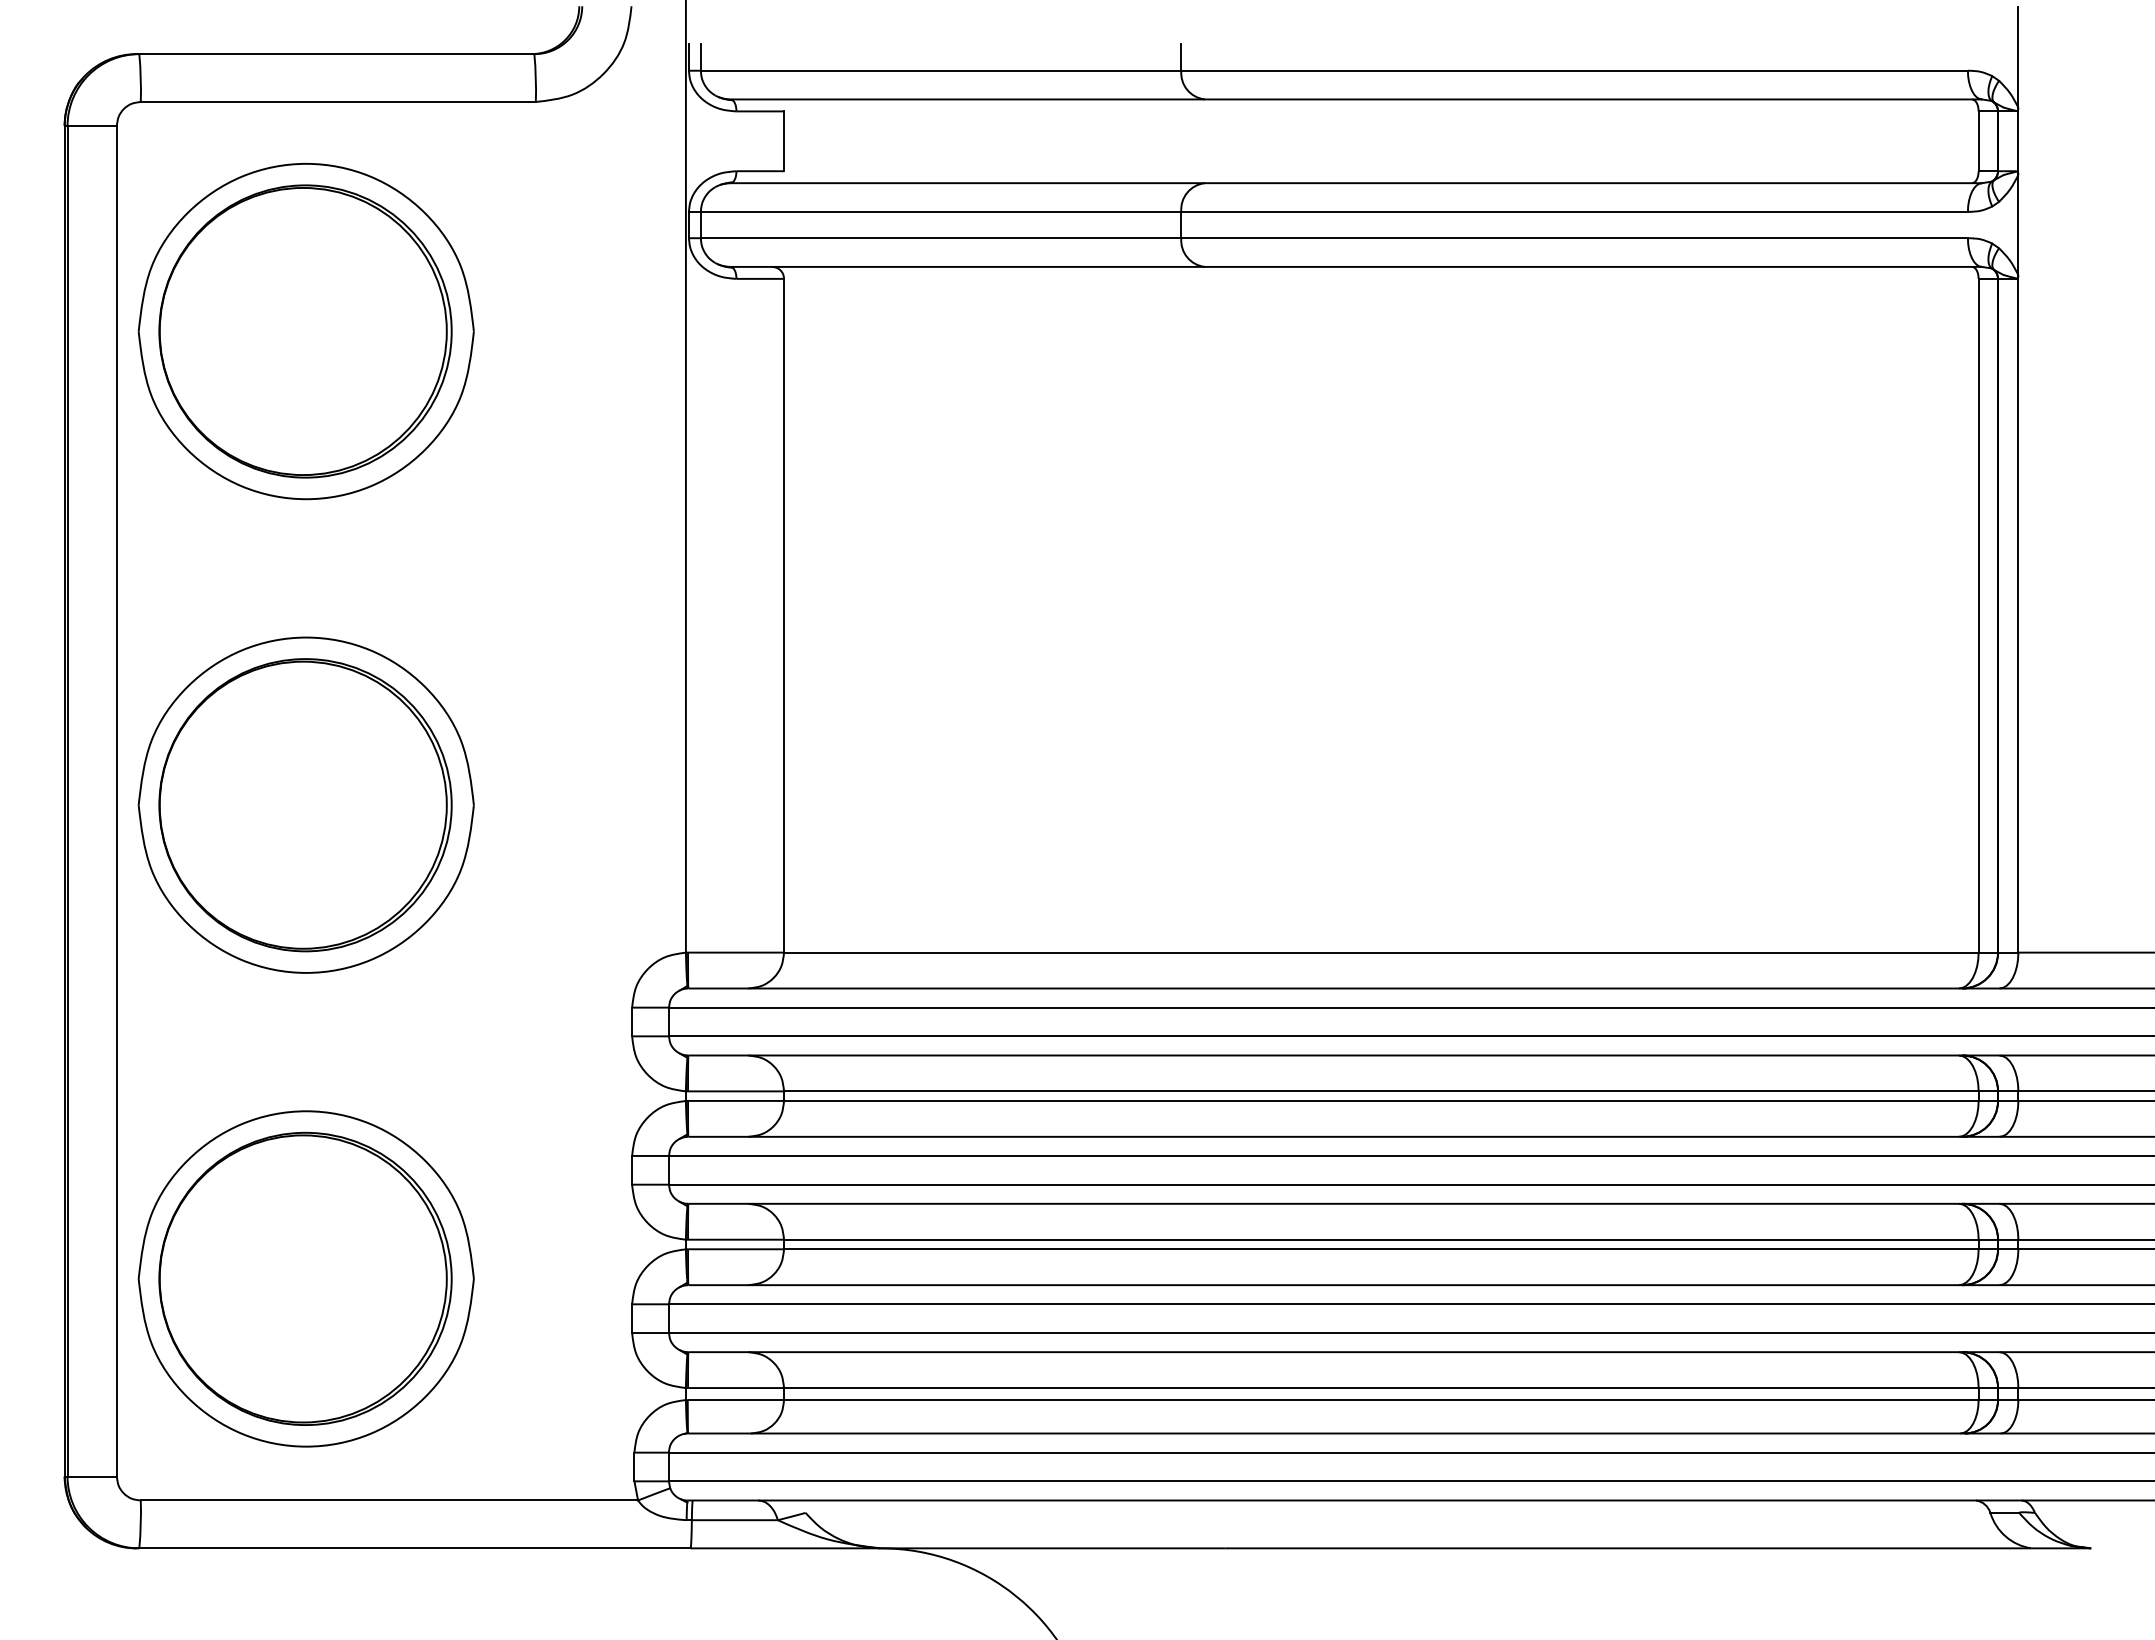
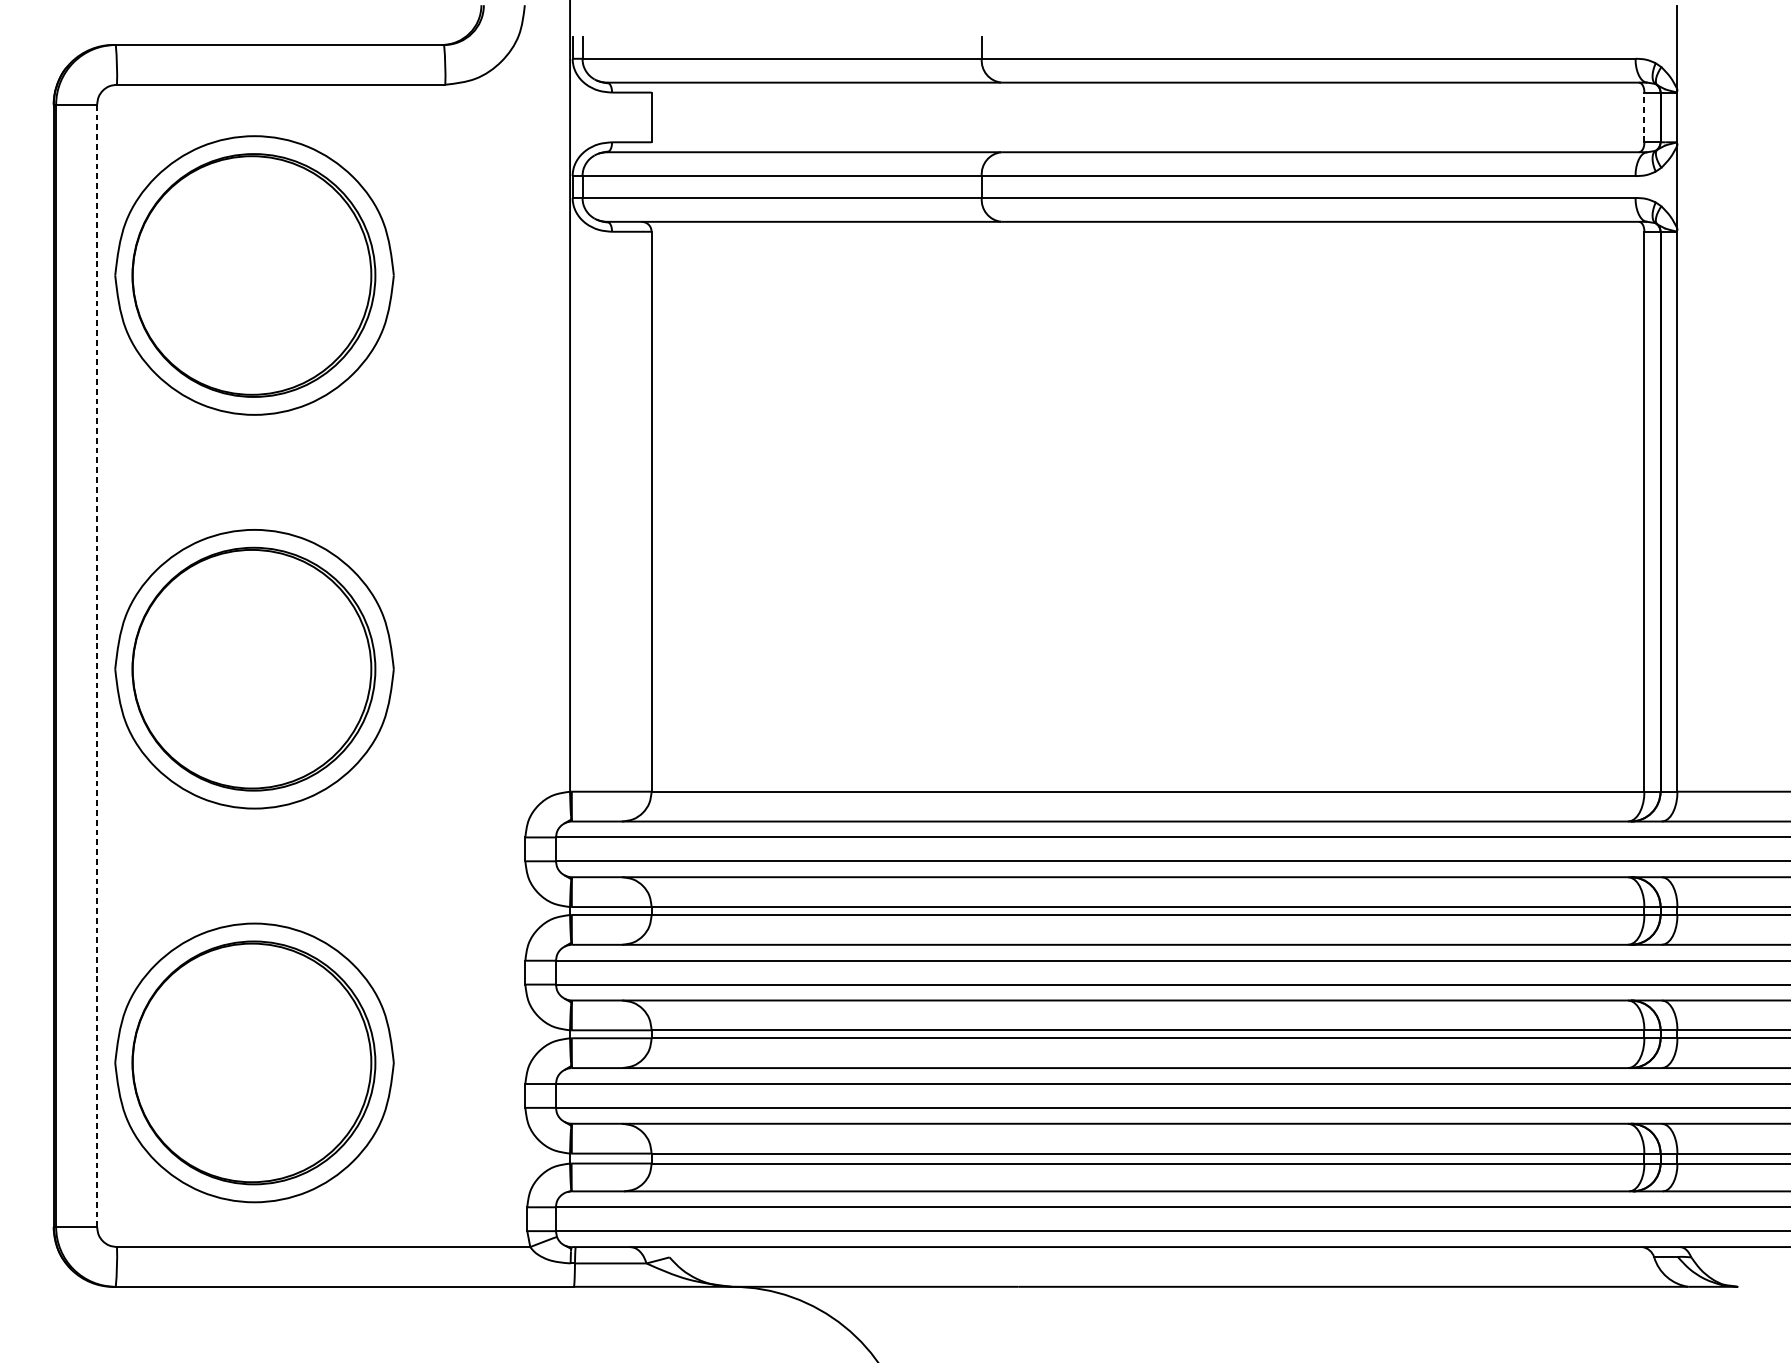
line: (1978, 141) -> (1644, 117), solid -> dashed
line: (116, 800) -> (96, 665), solid -> dashed

